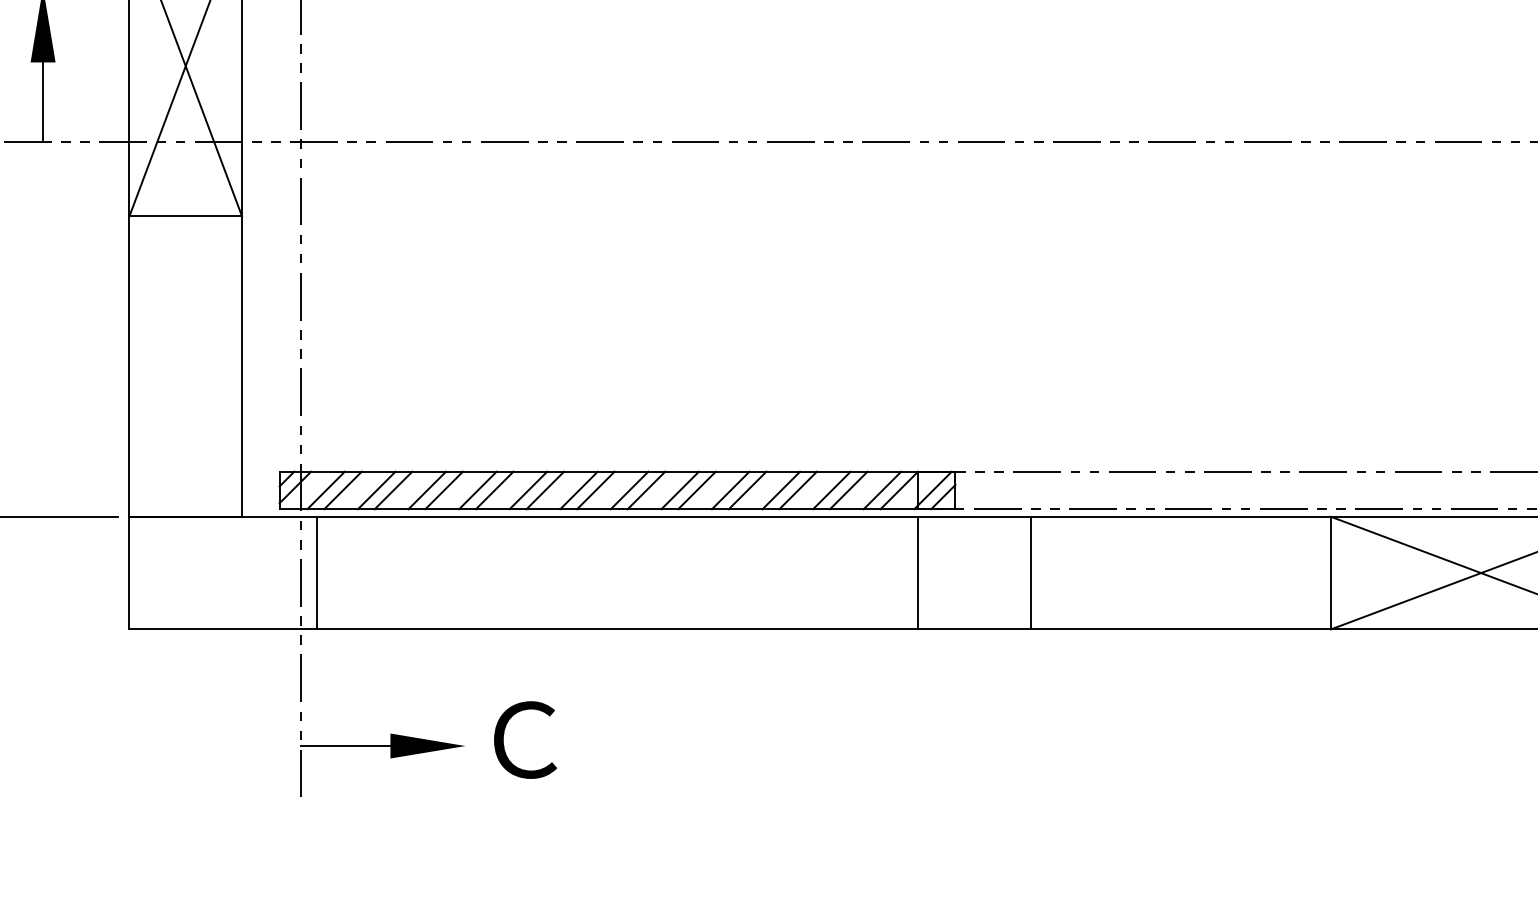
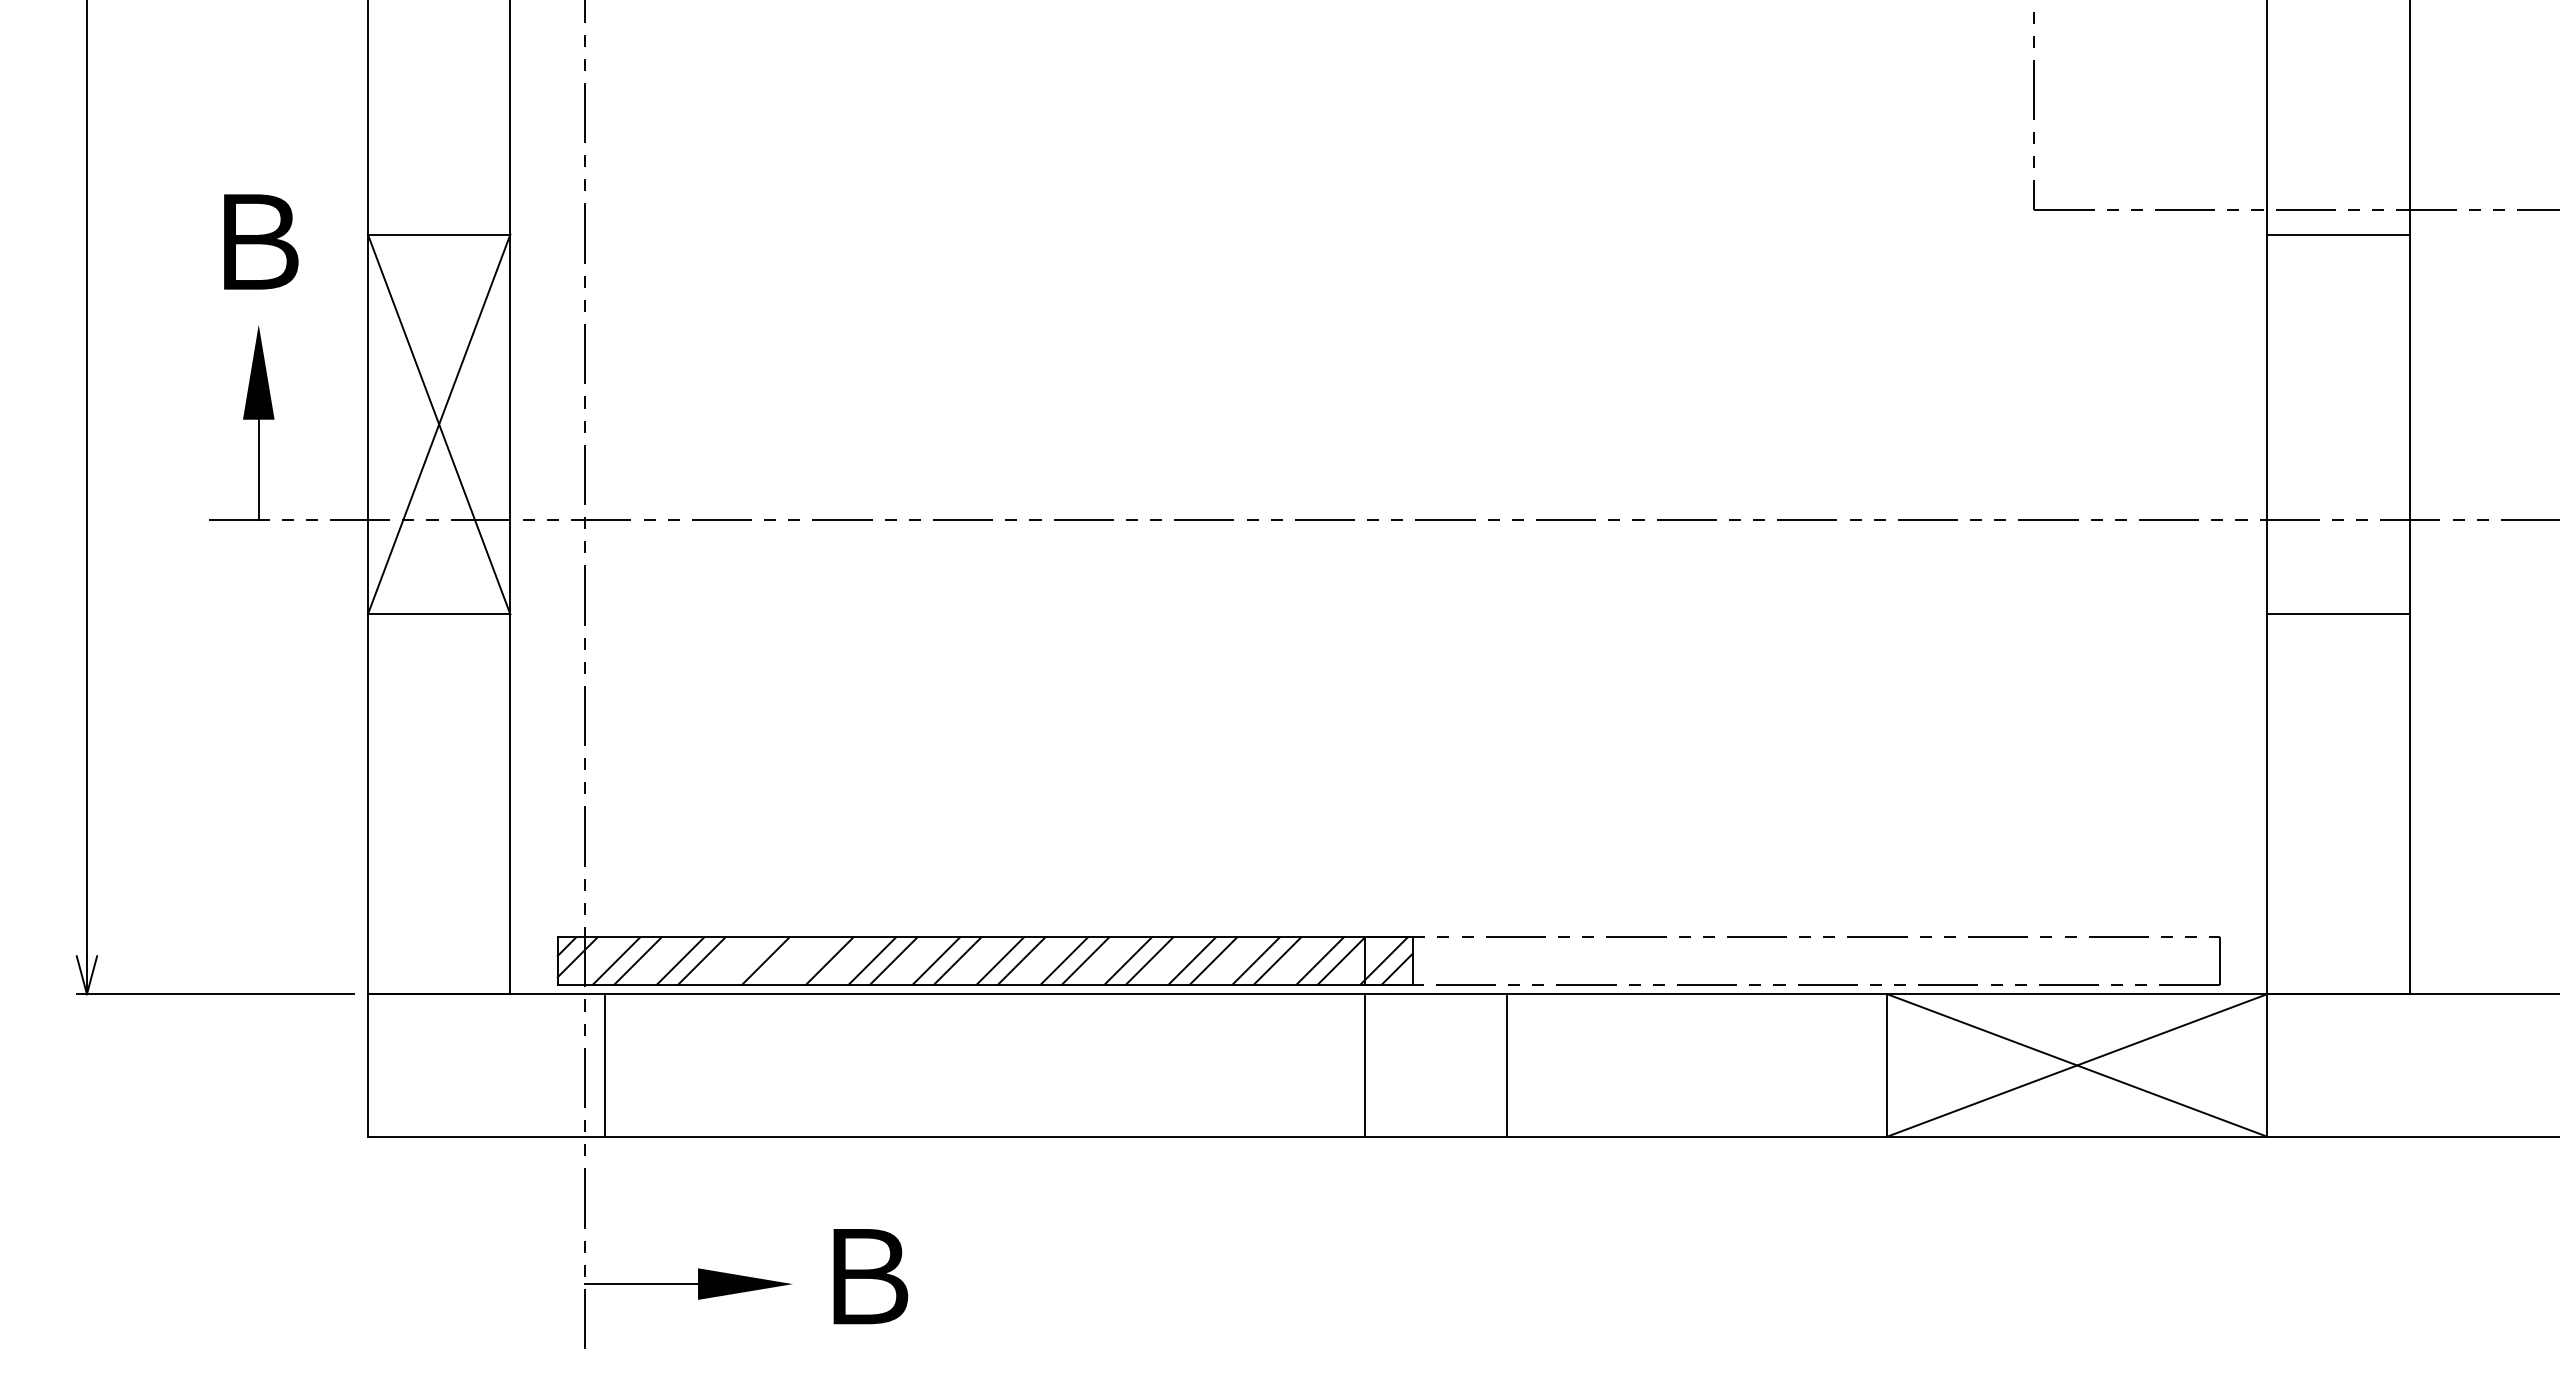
line: (427, 490) -> (744, 960), removed
line: (477, 490) -> (808, 960), removed
text: (525, 740) -> (868, 1276), Ｃ -> Ｂ

